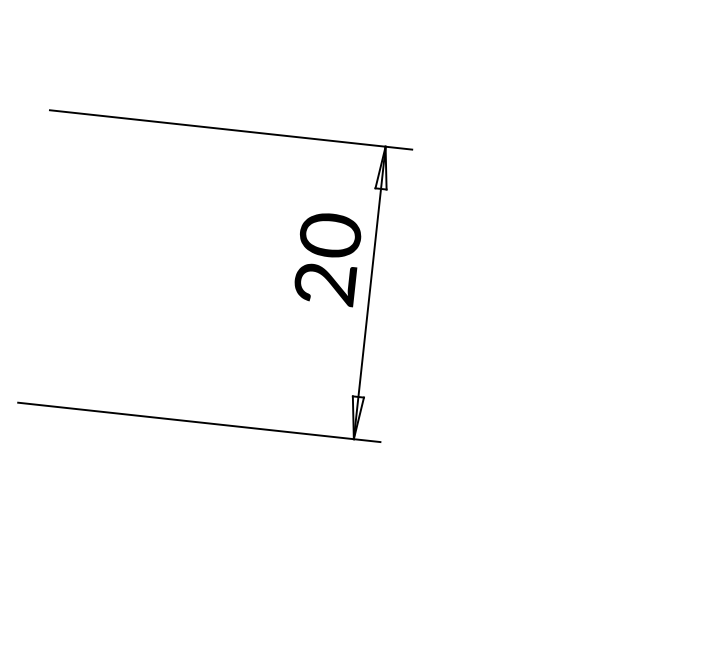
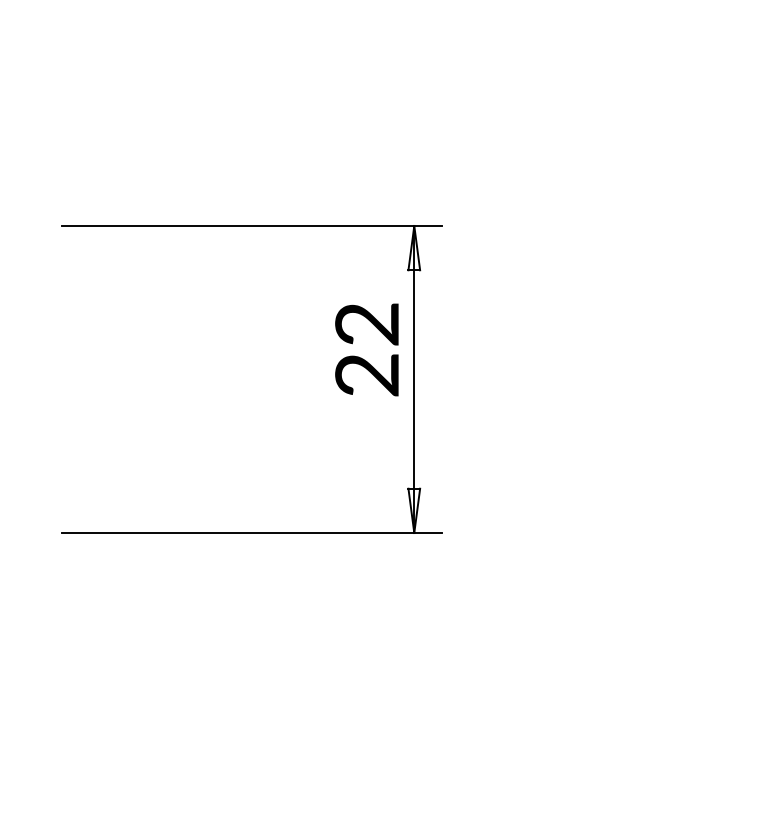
text: (330, 234) -> (367, 323), 20 -> 22

